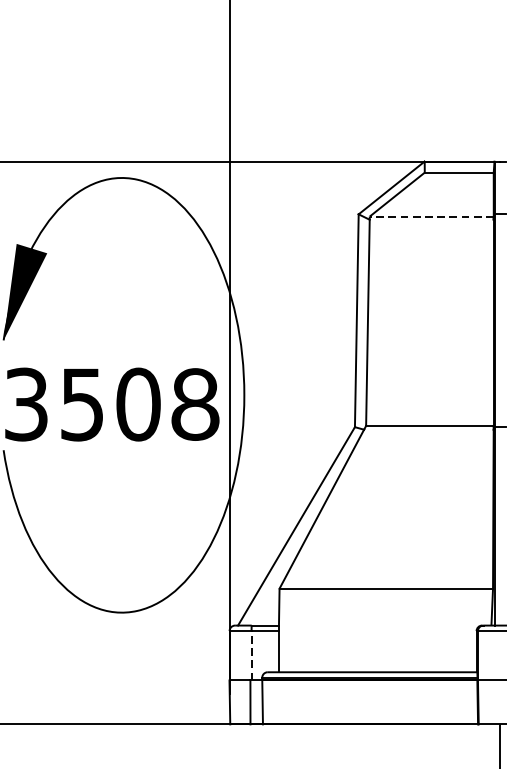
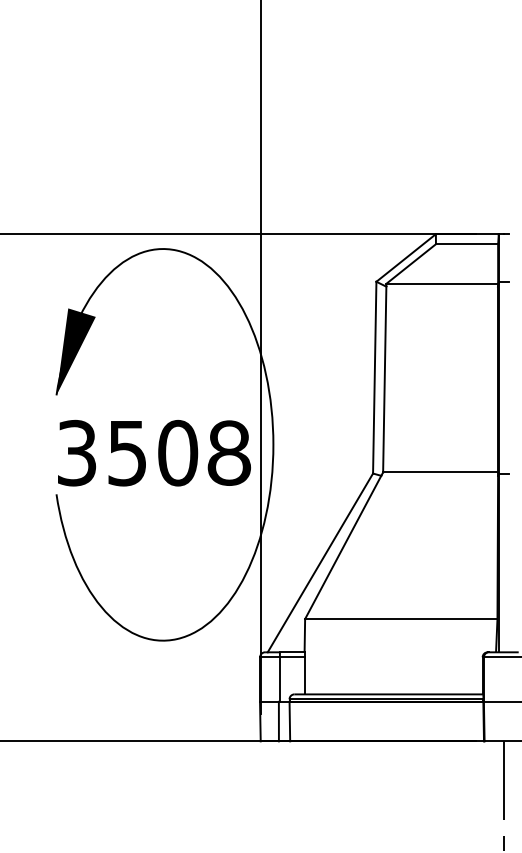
line: (432, 216) -> (442, 283), dashed -> solid
line: (251, 655) -> (279, 679), dashed -> solid

